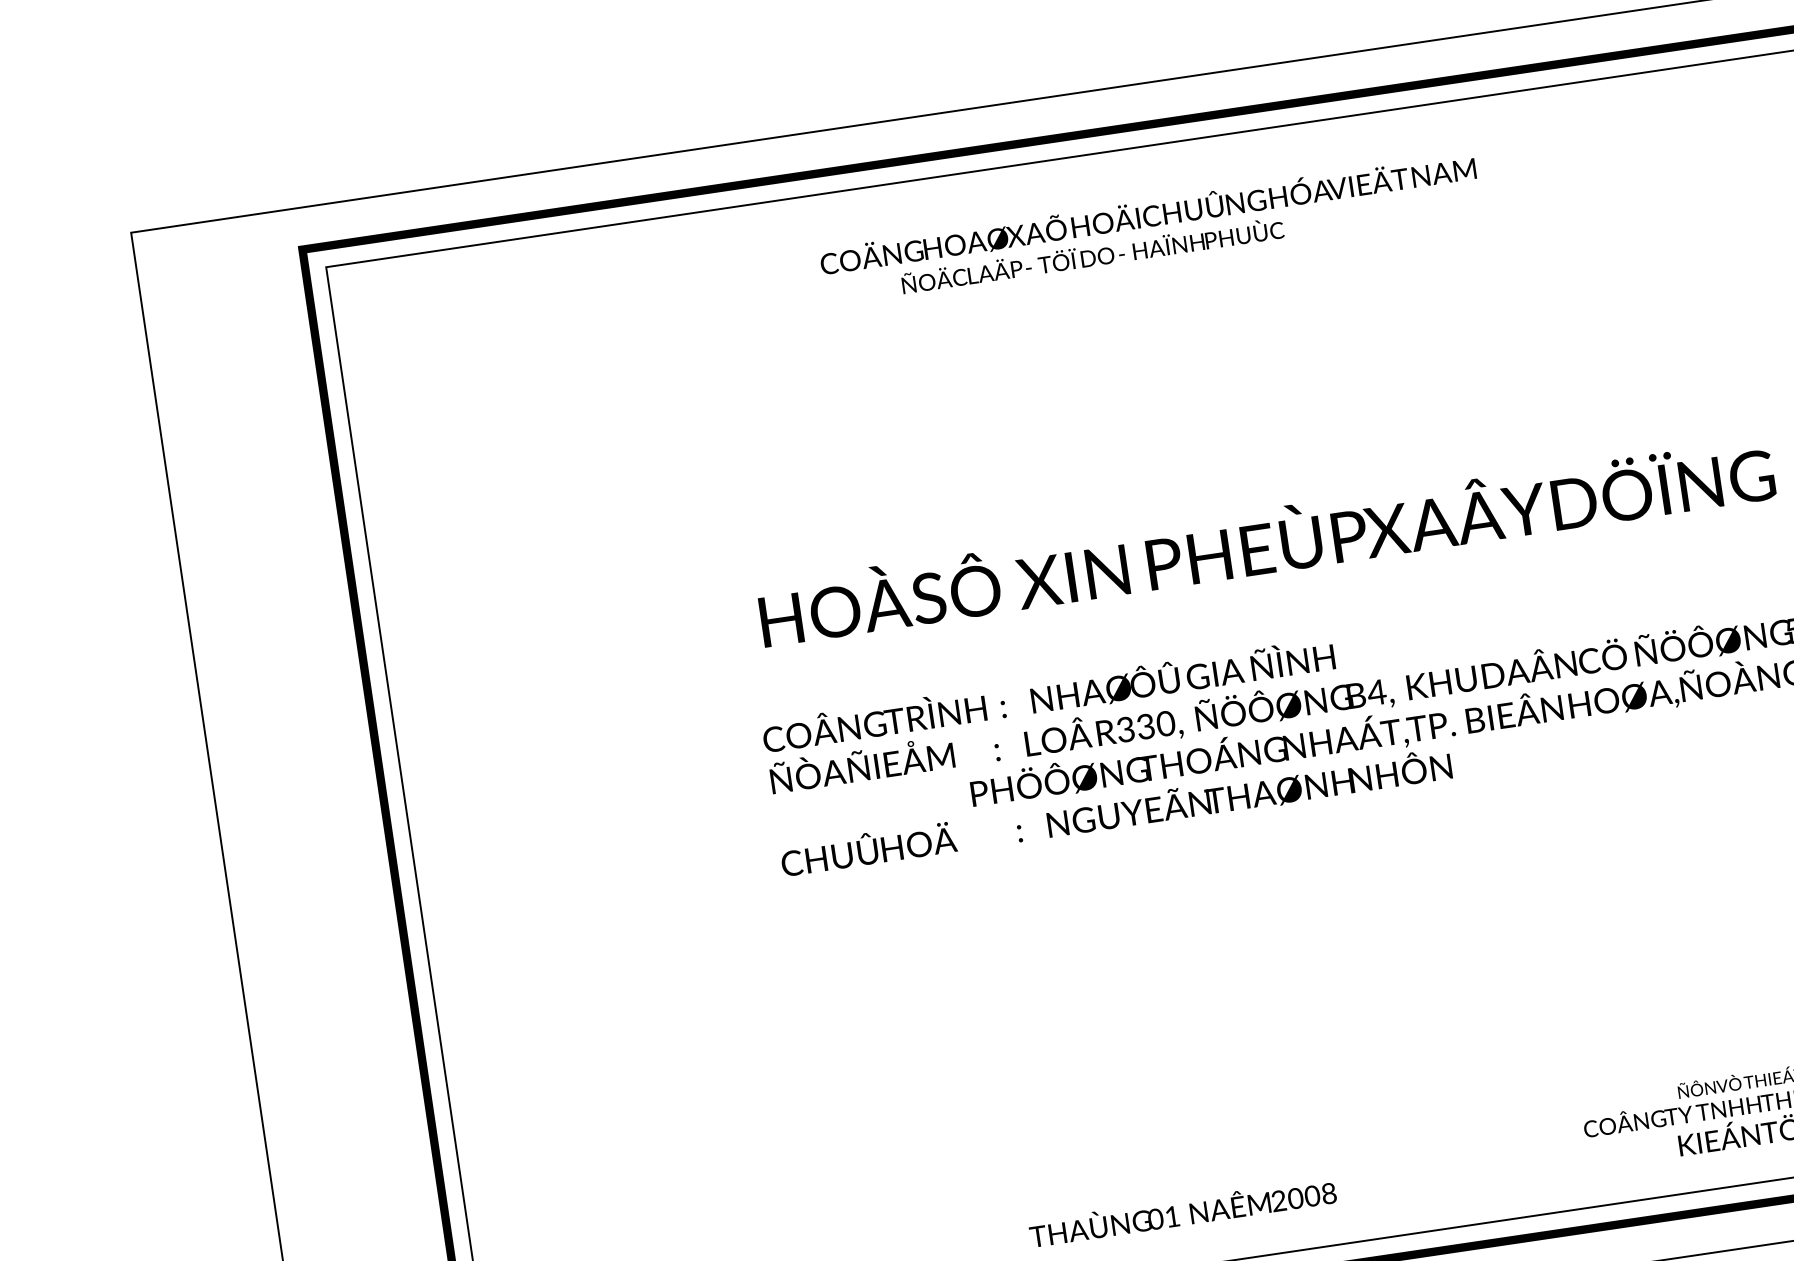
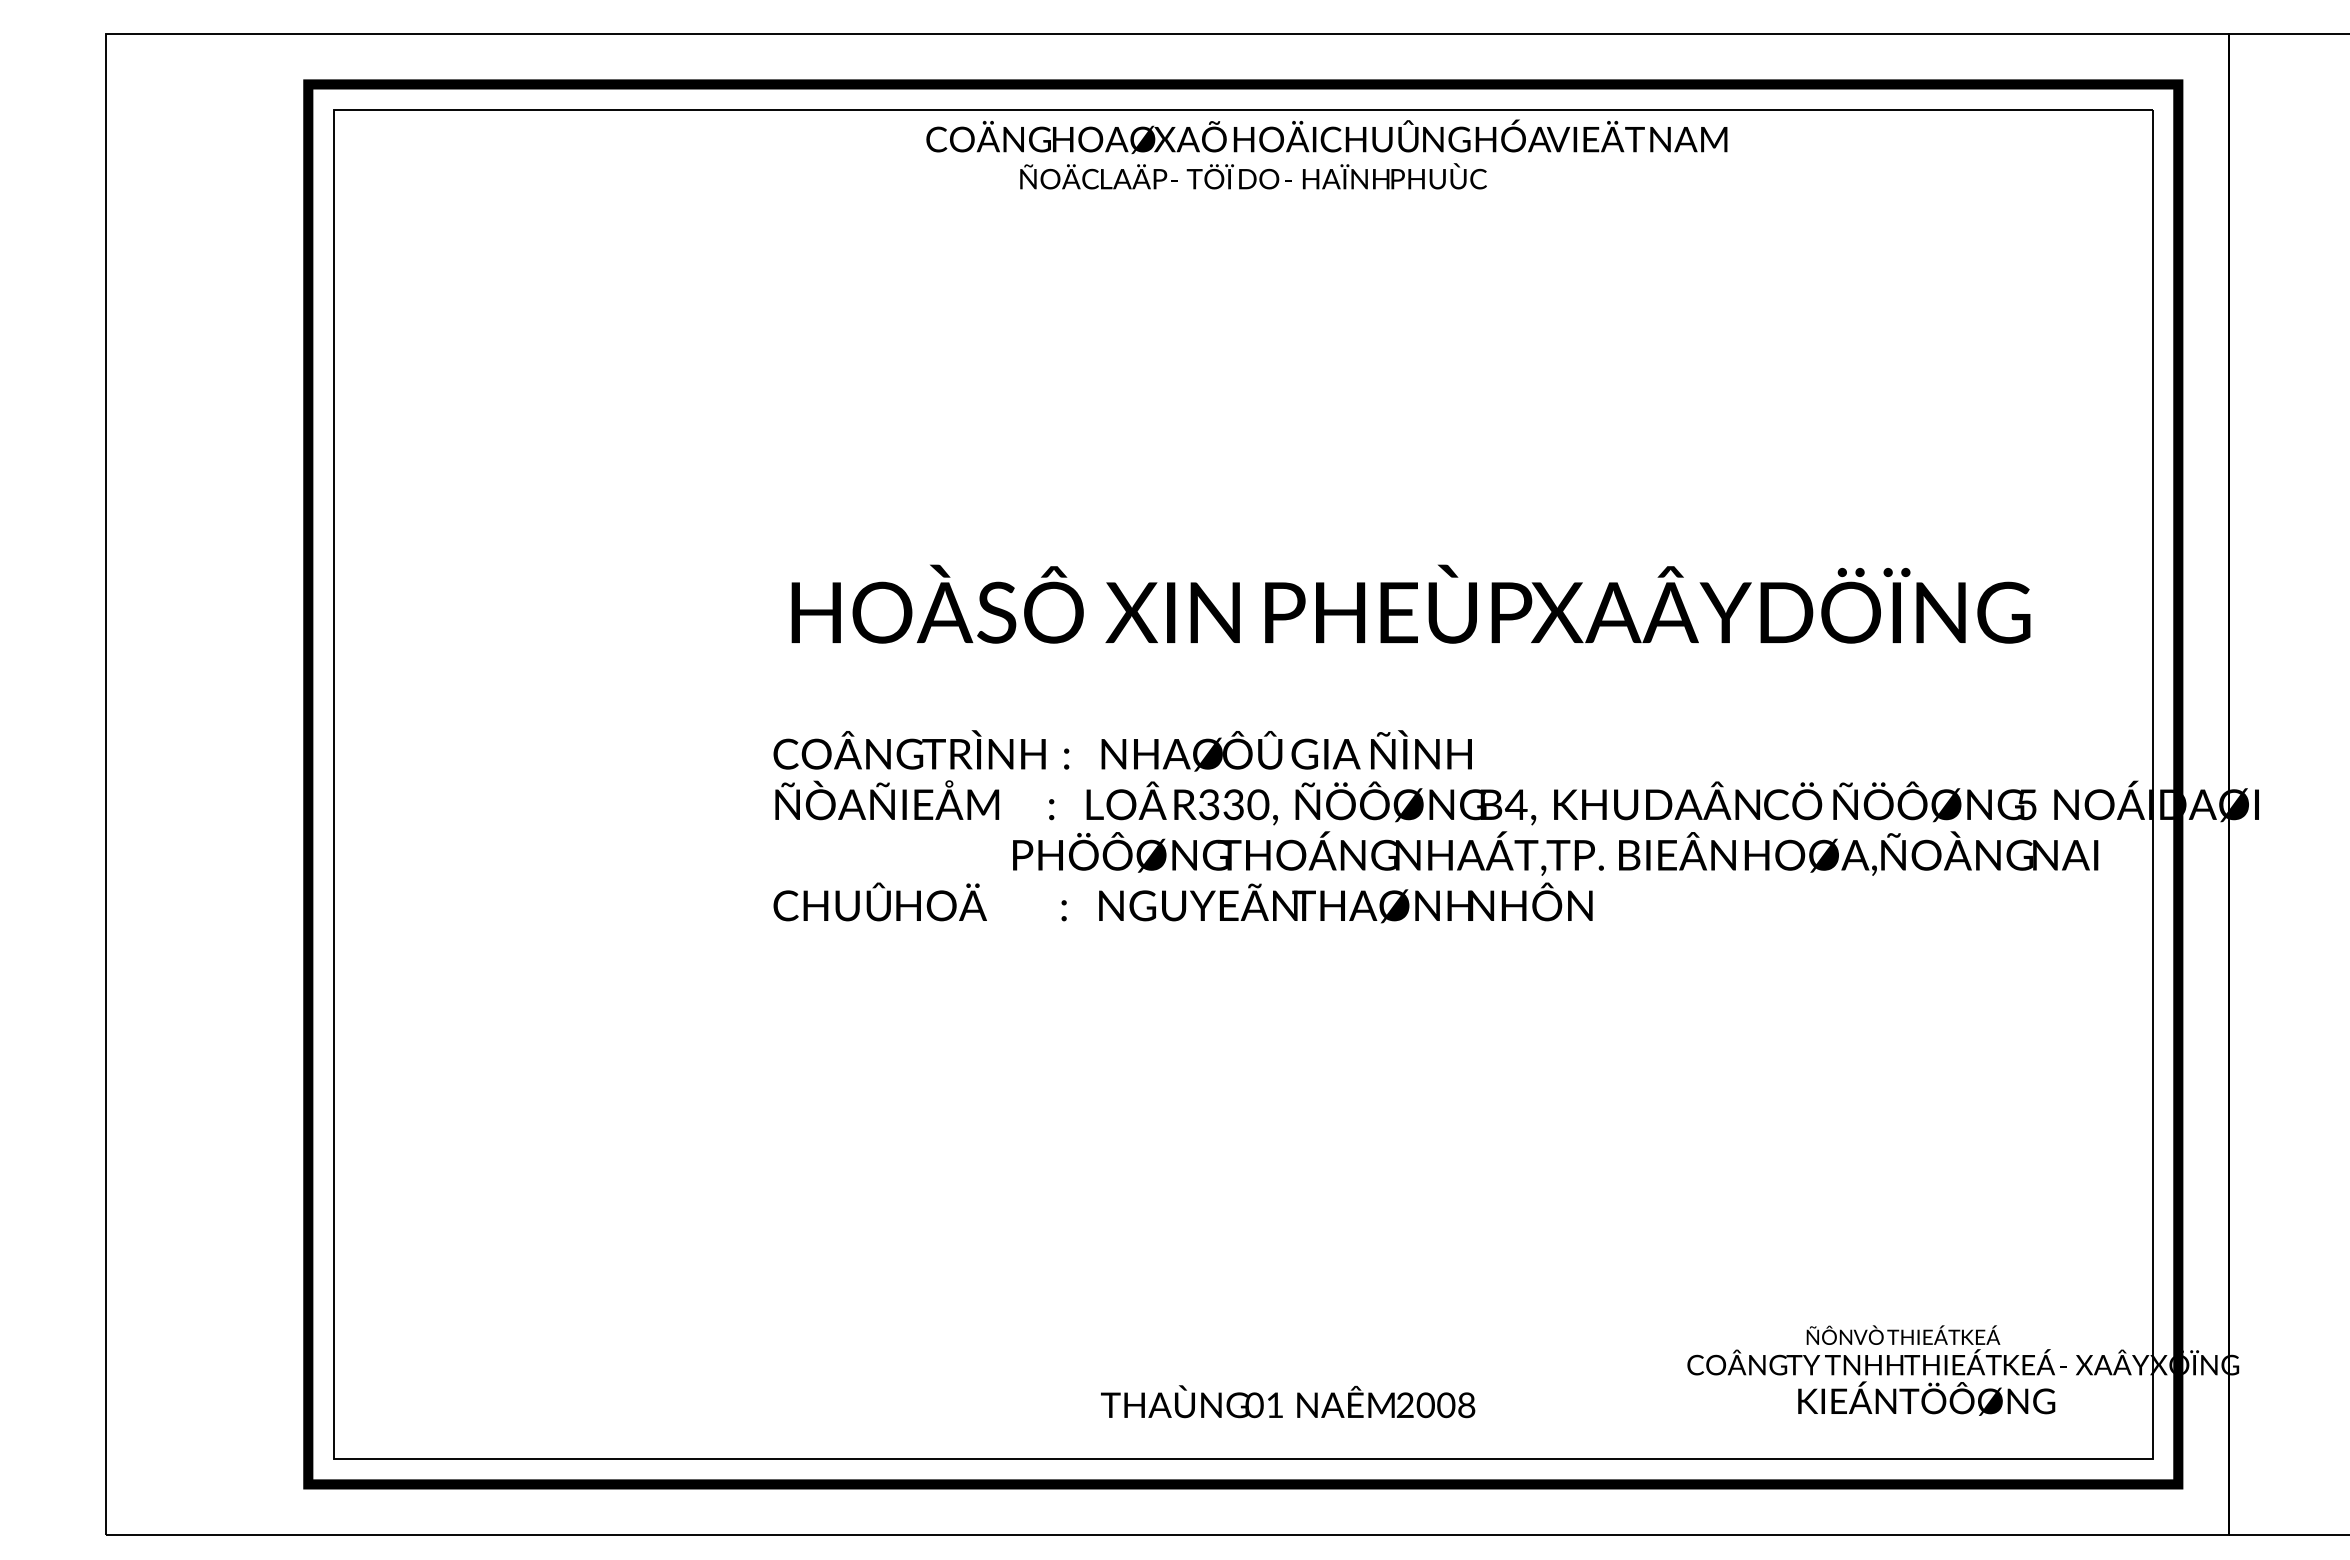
text: (1149, 228) -> (1326, 154), moved
text: (1183, 1212) -> (1288, 1401), moved

